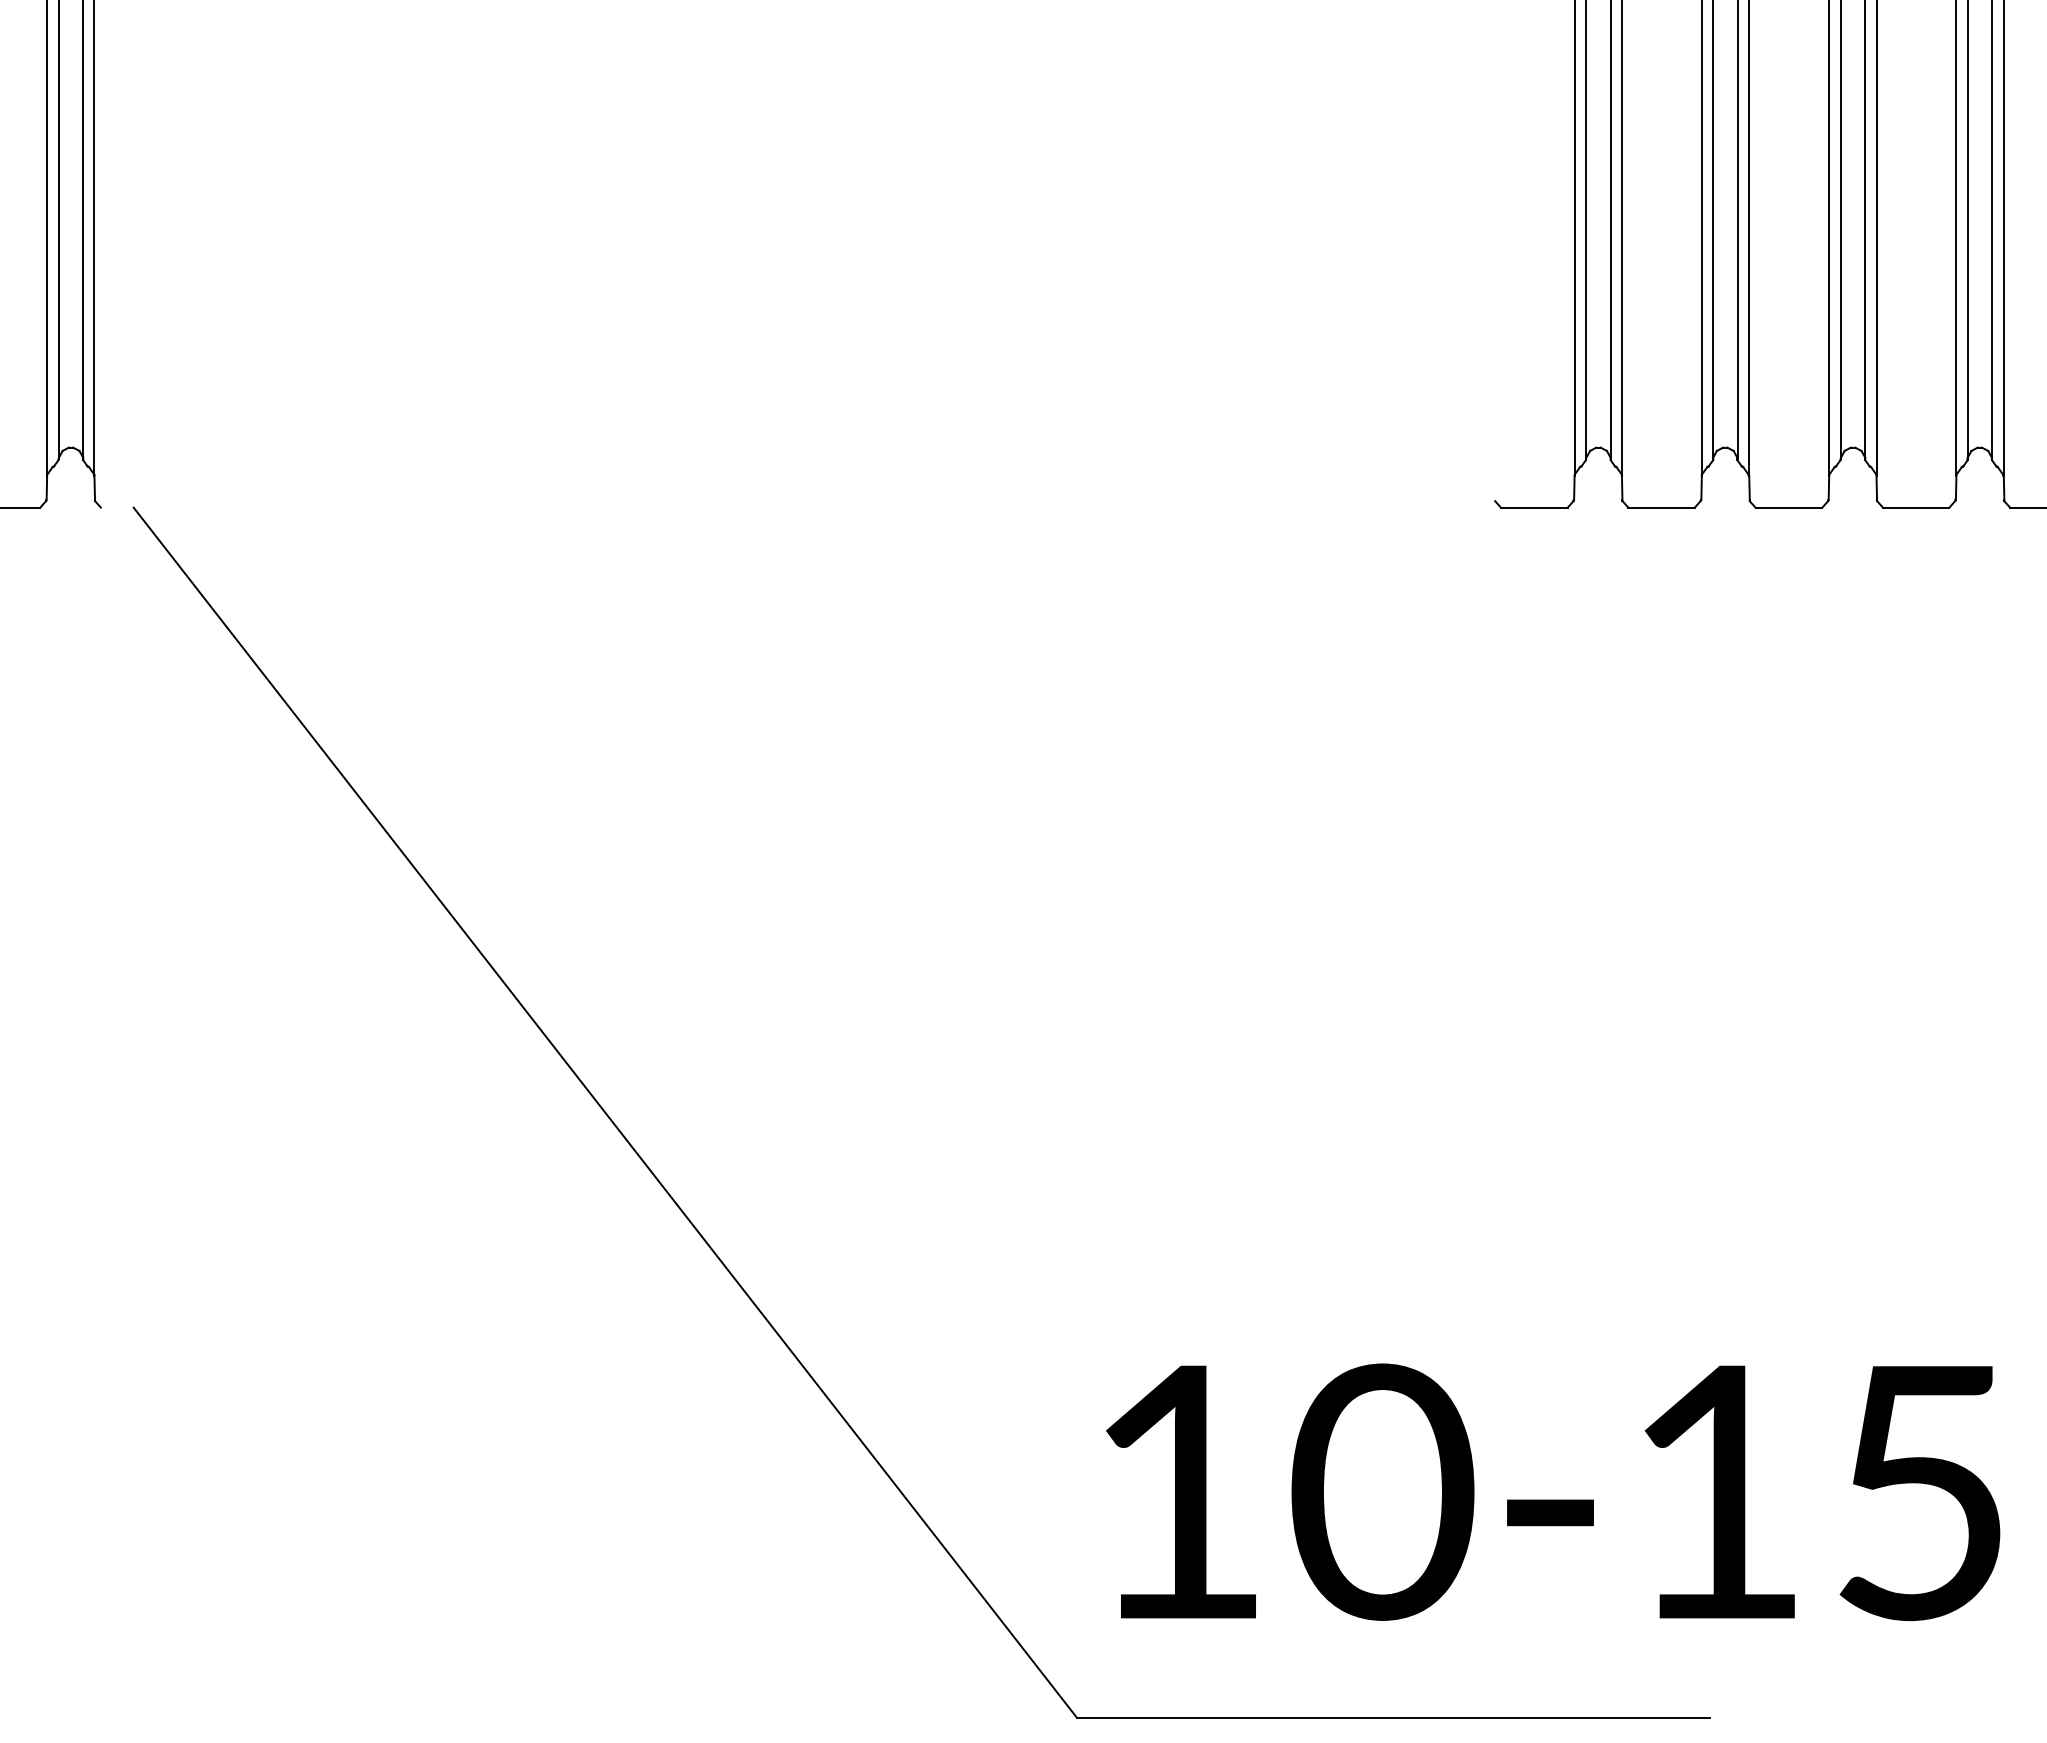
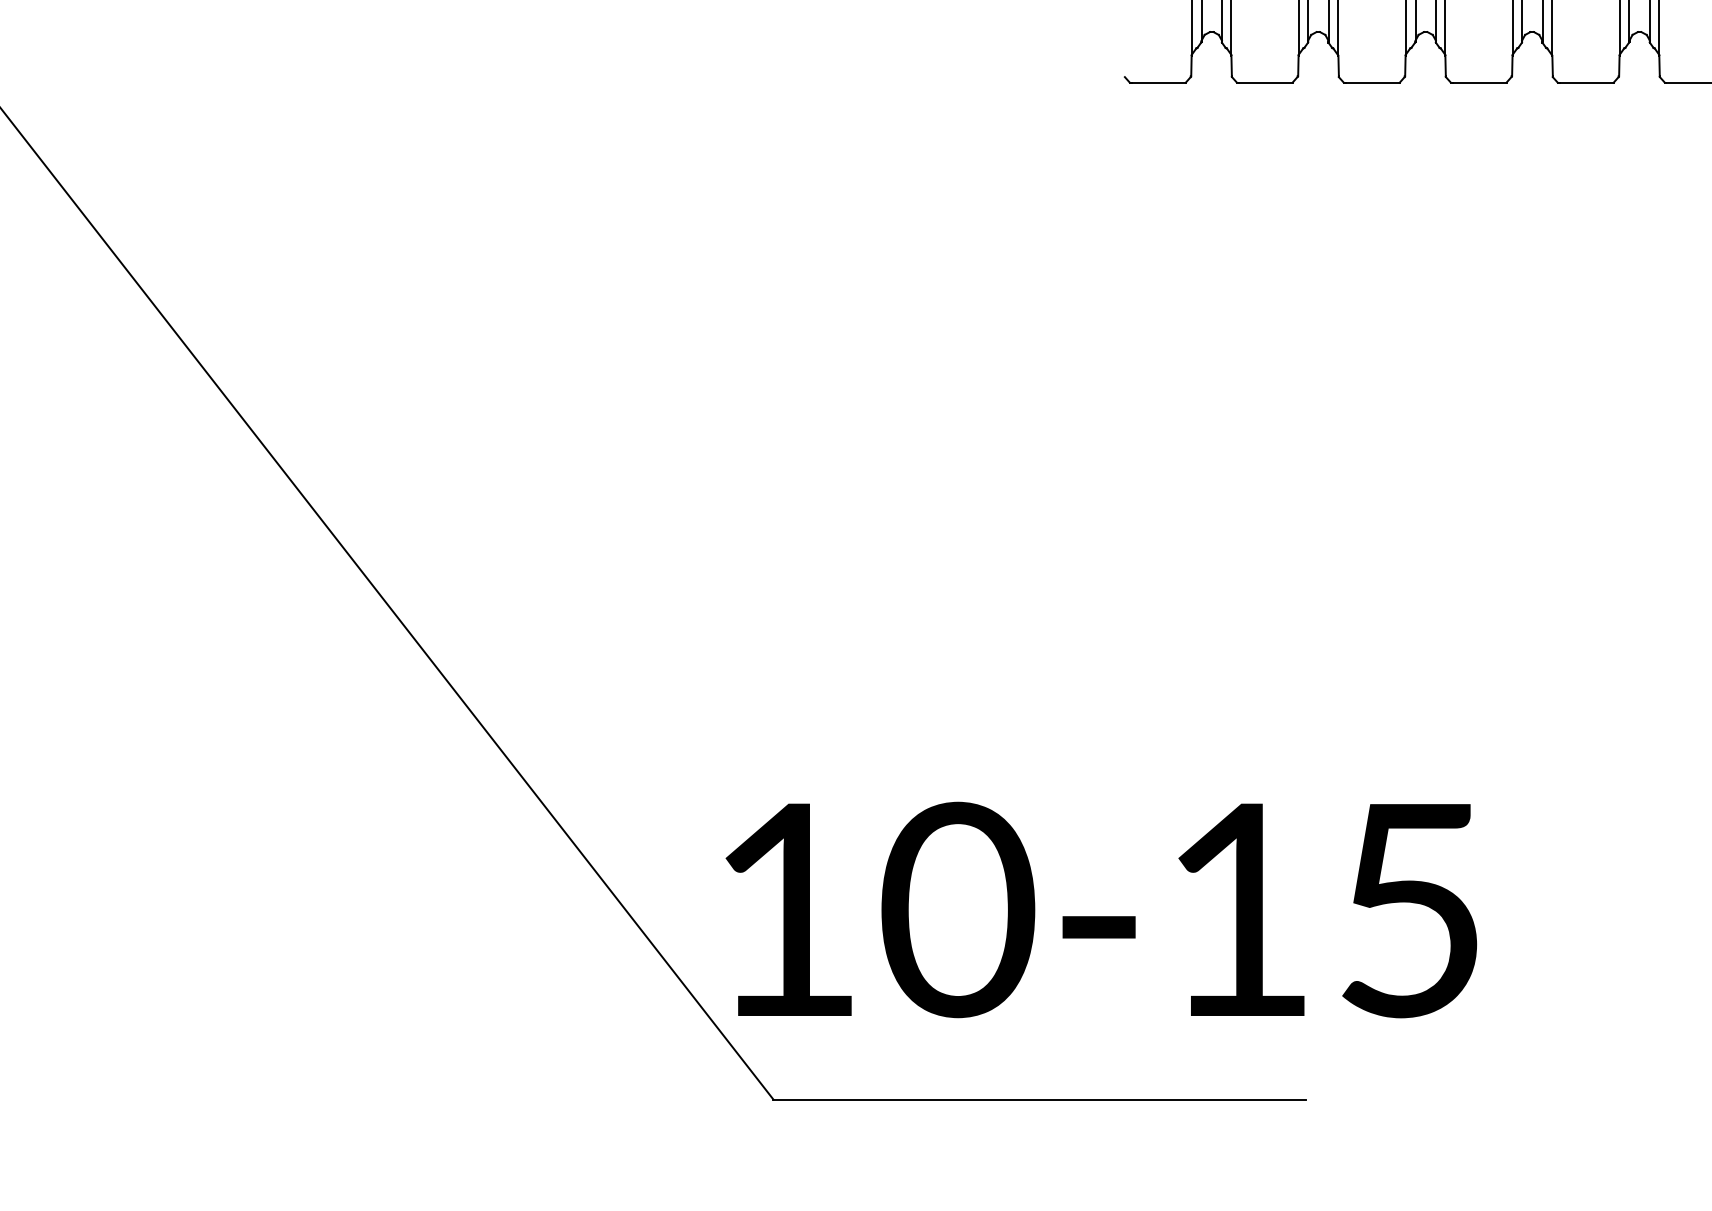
text: (1553, 1492) -> (1101, 910), moved

